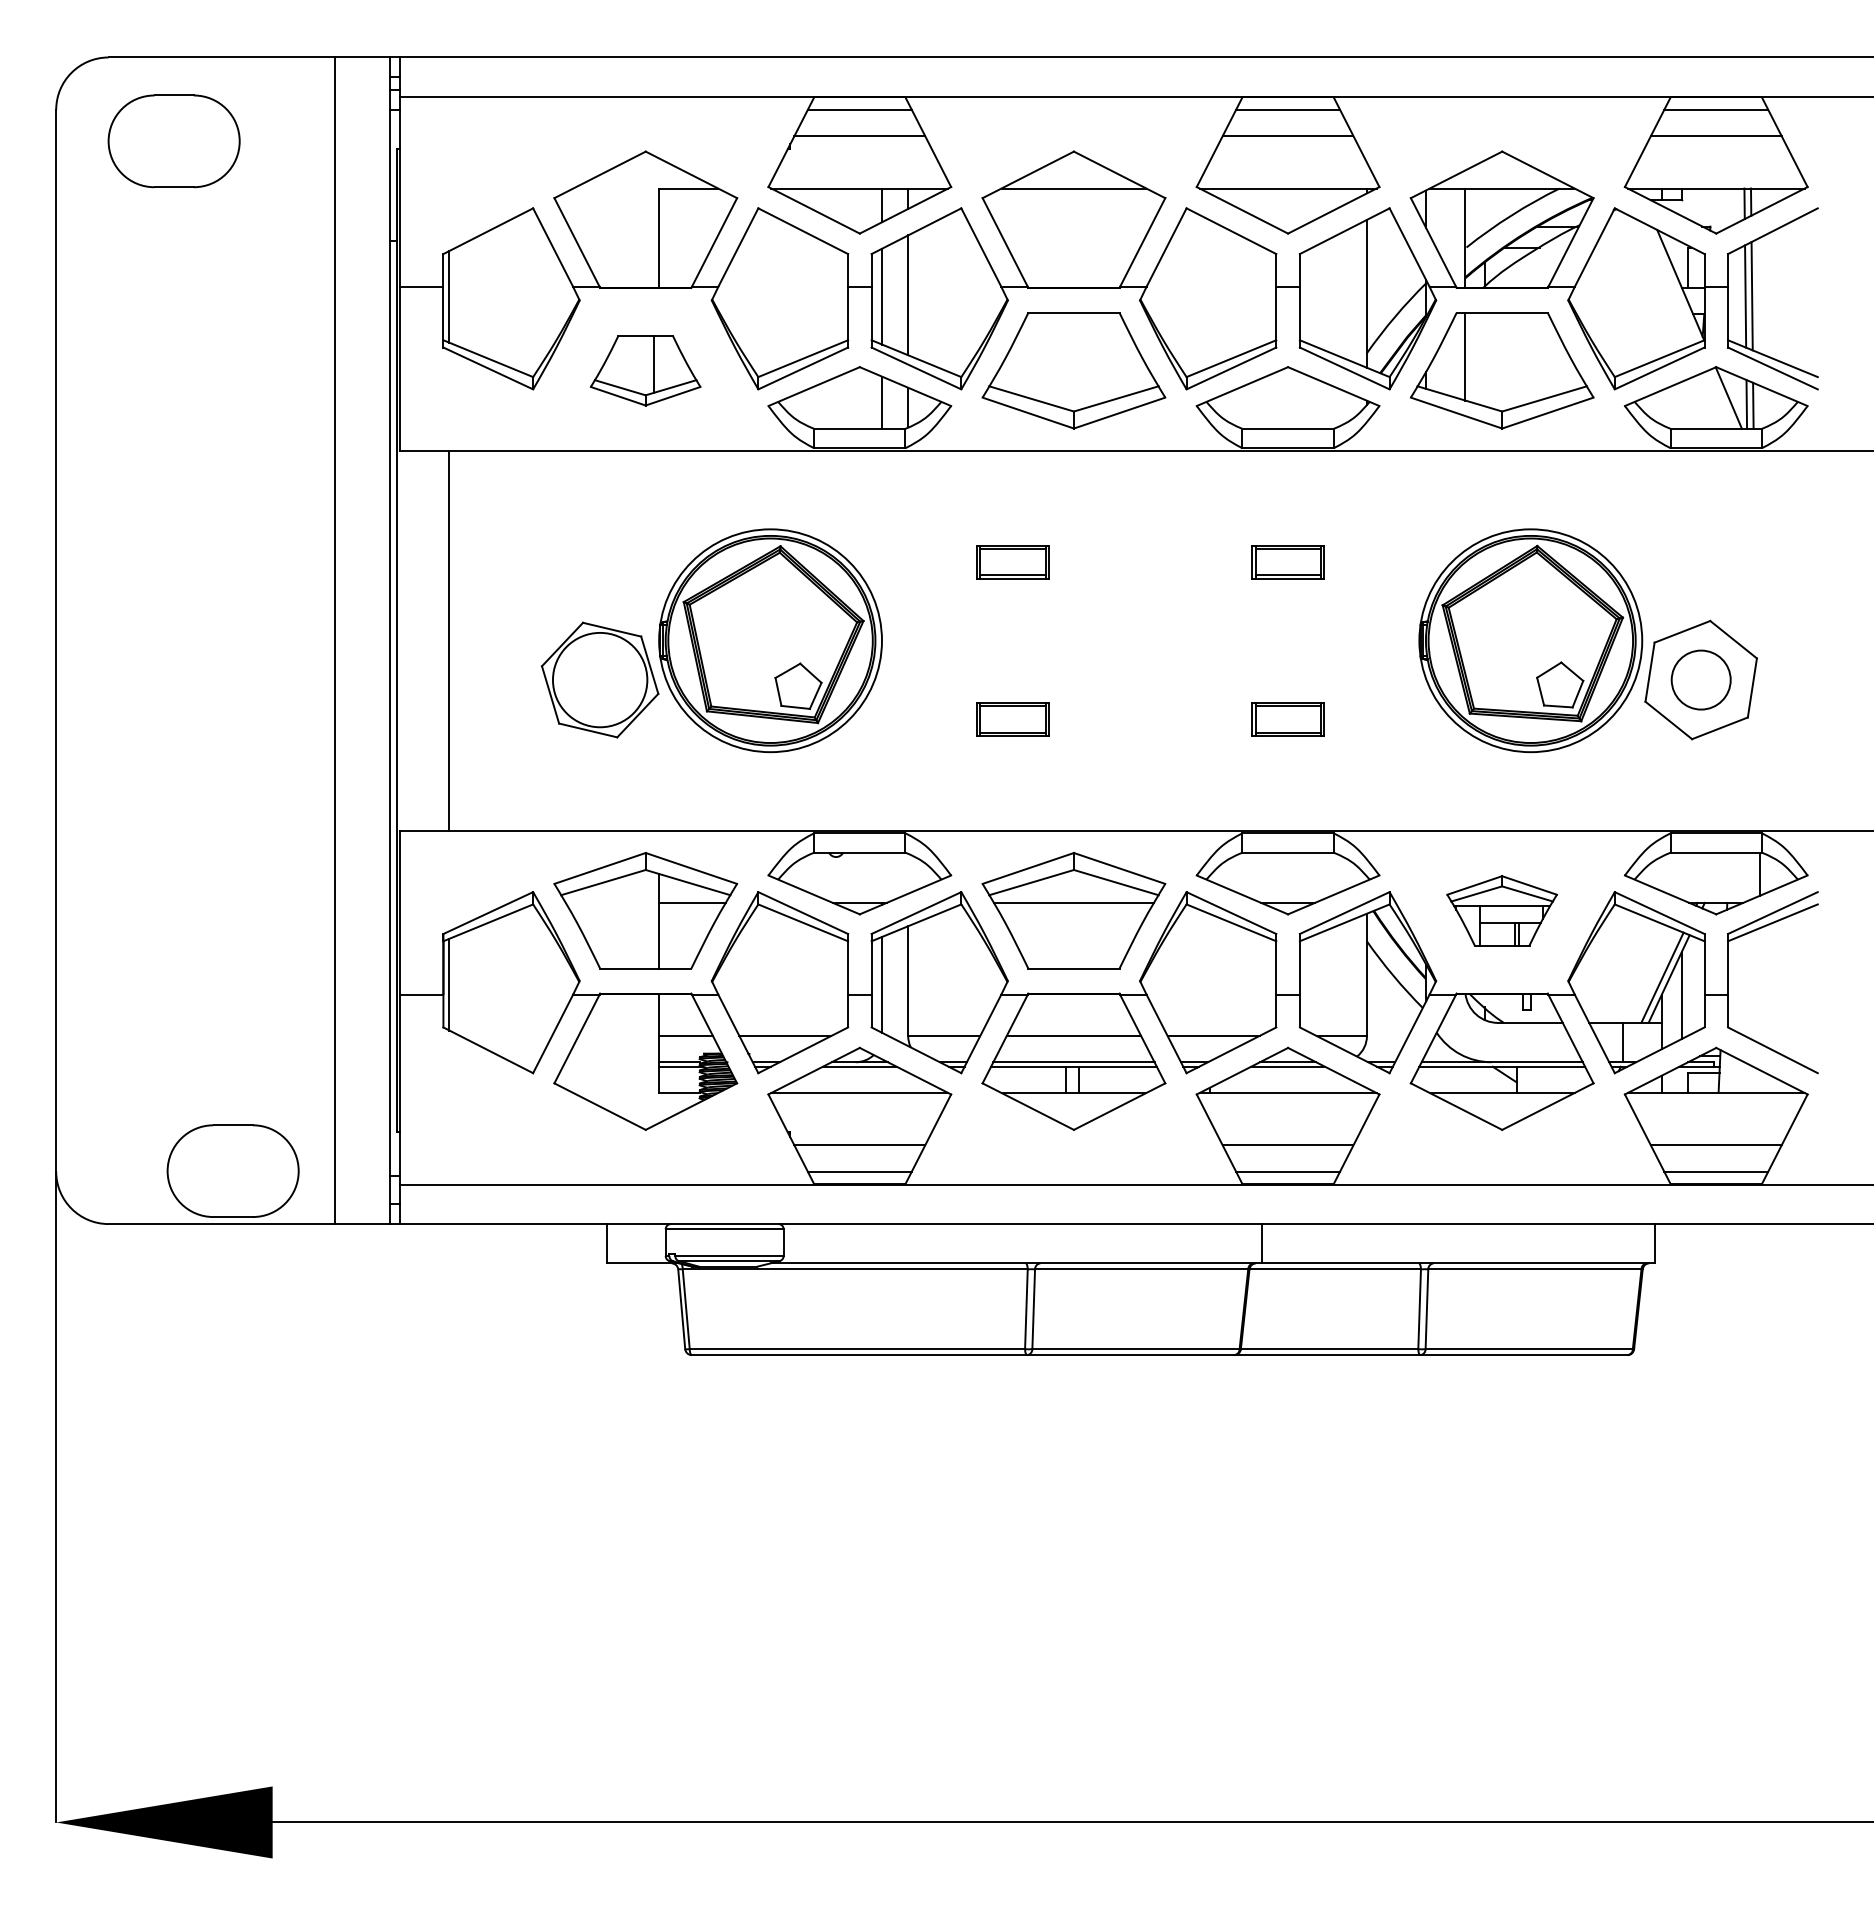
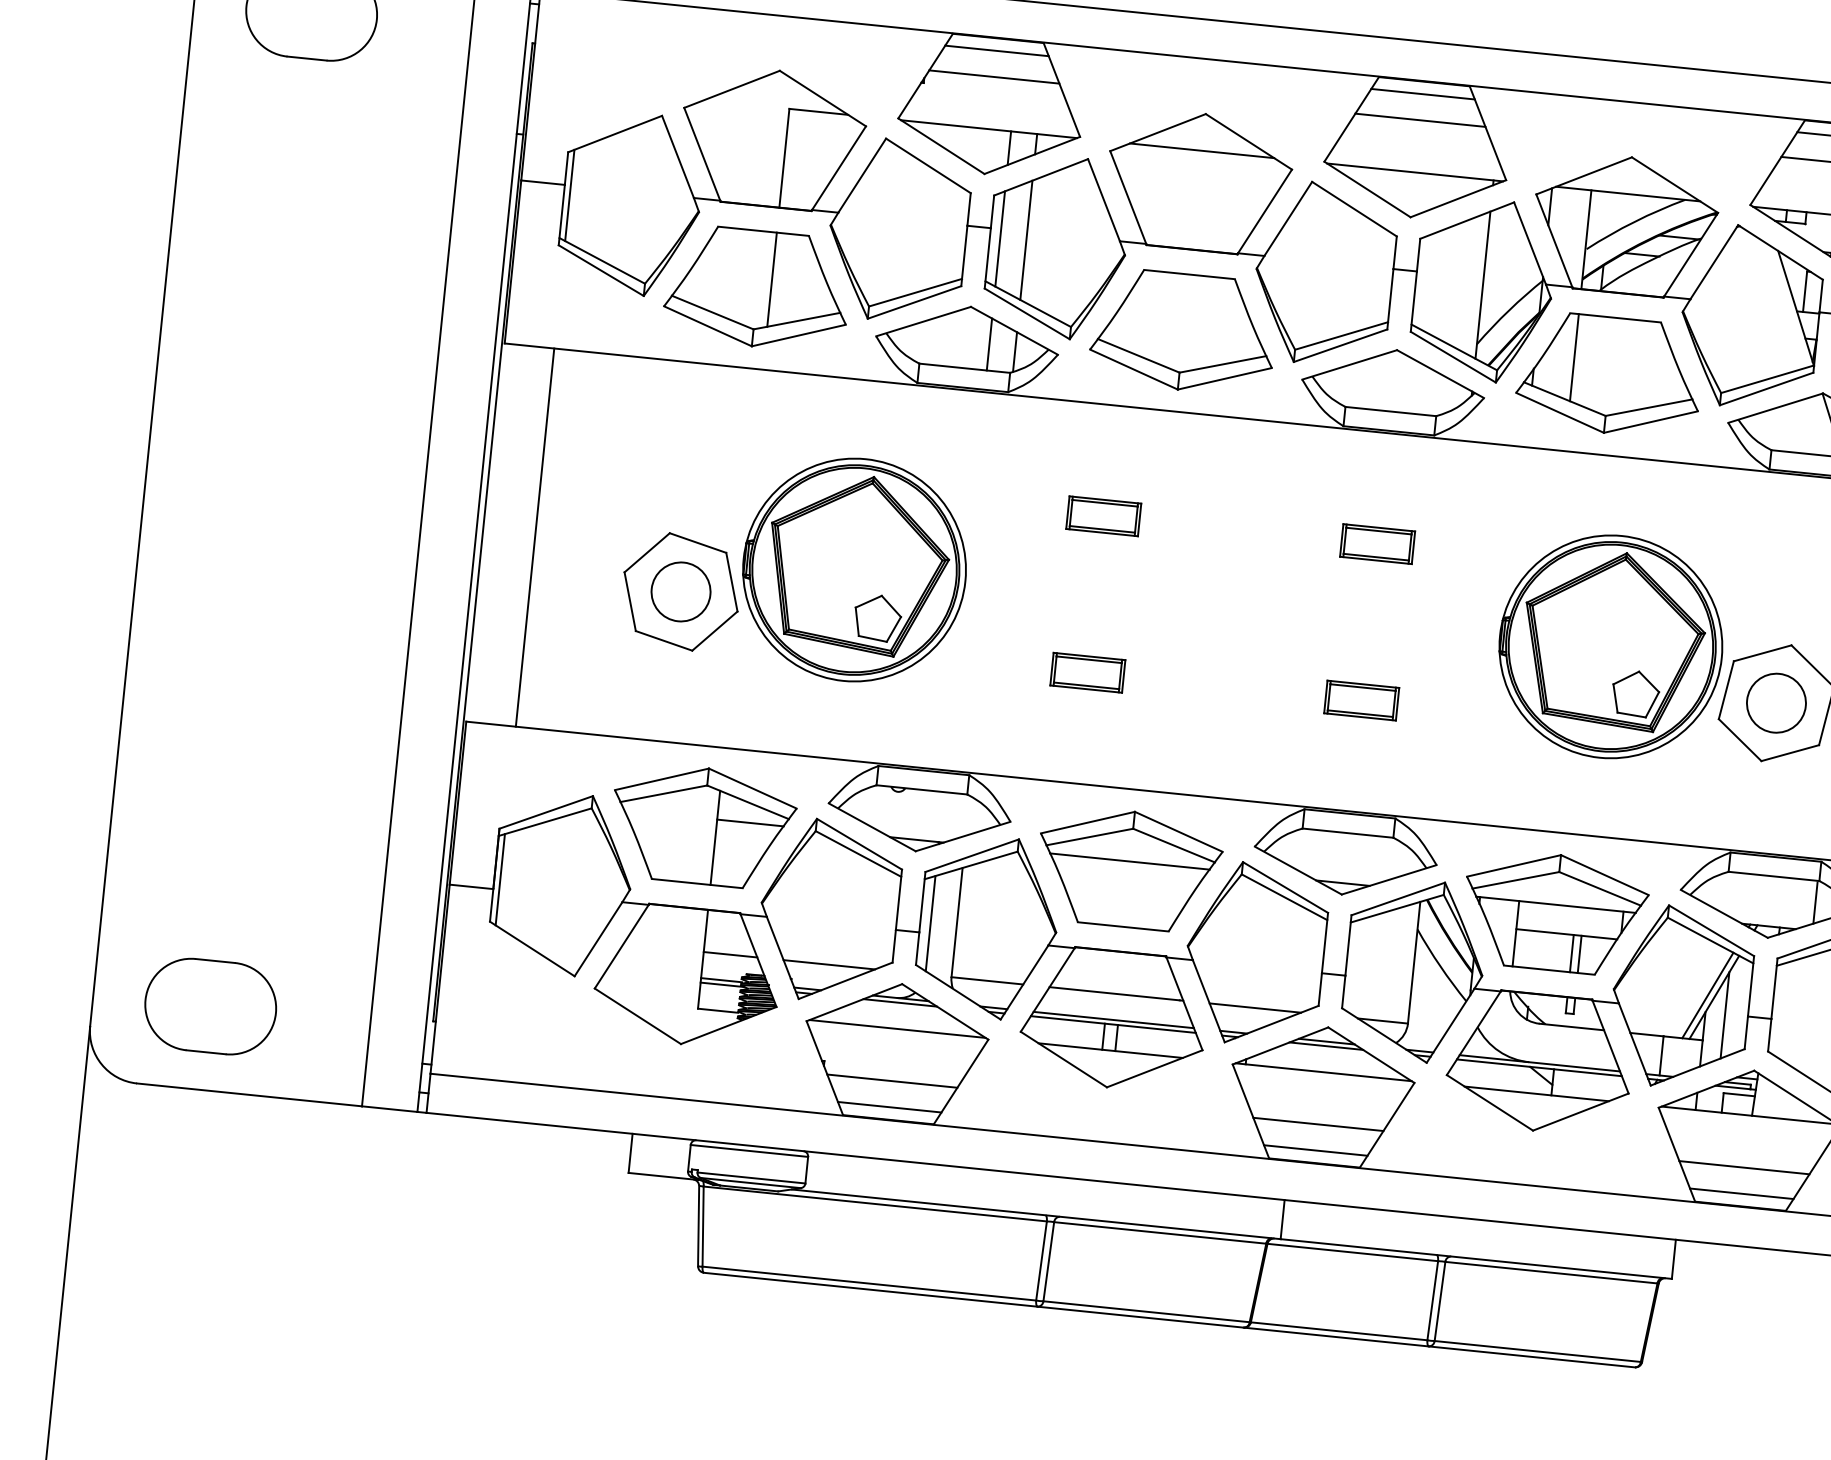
part: (645, 370) -> (757, 288), size x1.67
circle: (599, 679) -> (680, 591), size x0.62
part: (1501, 910) -> (1554, 912), size x1.67
part: (232, 1170) -> (210, 1005), moved

